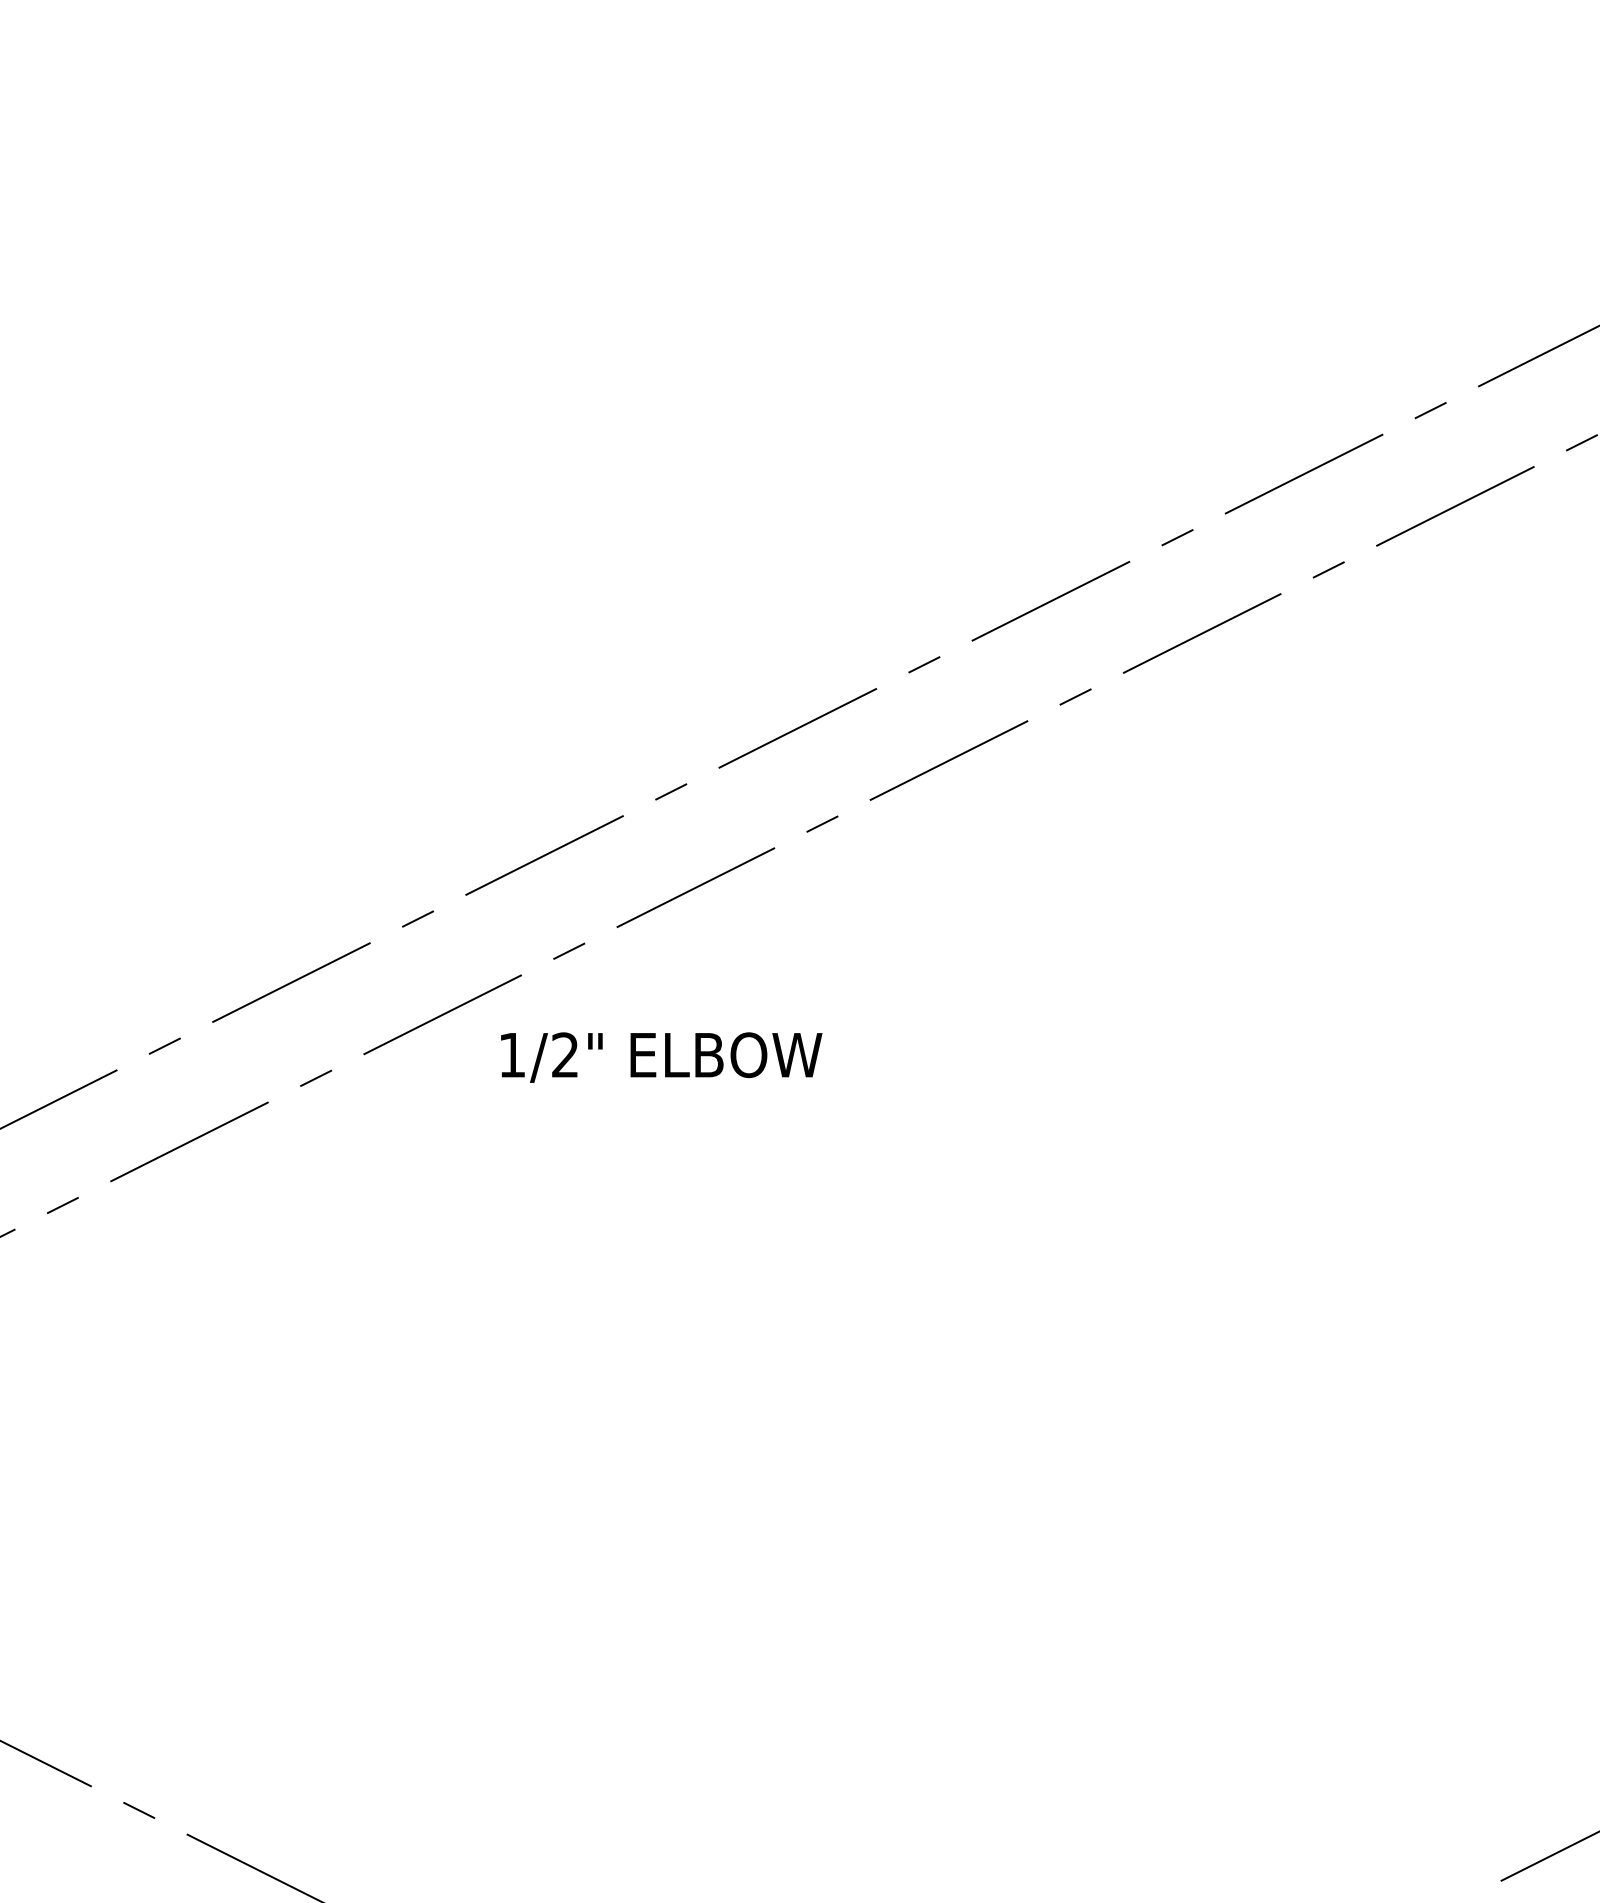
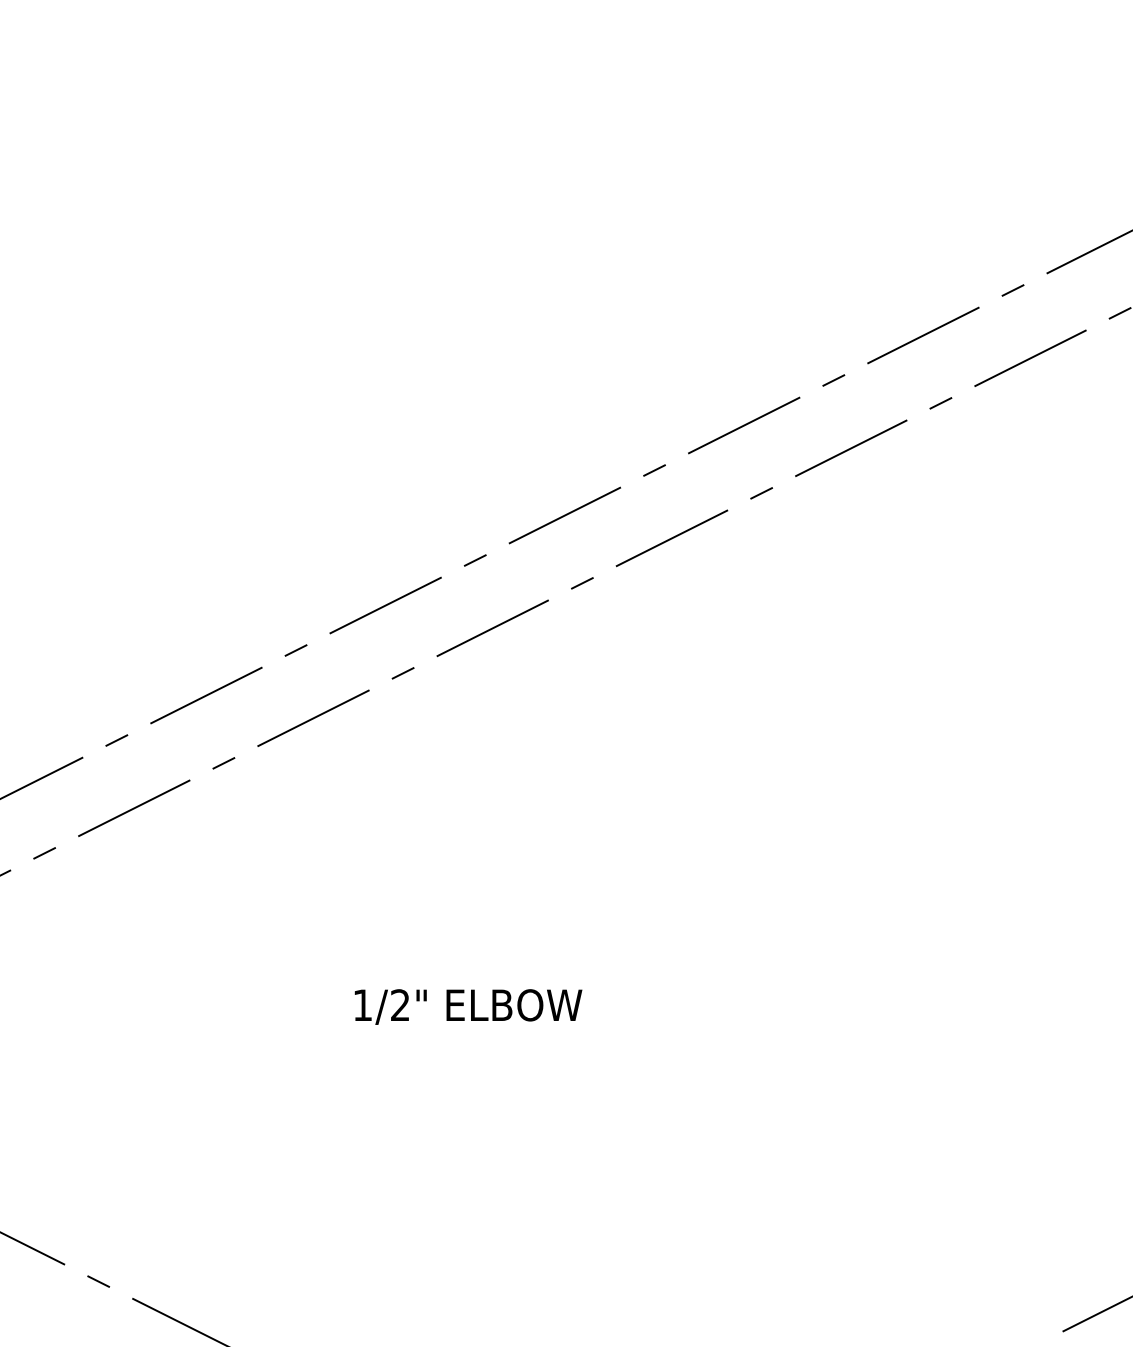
text: (661, 1057) -> (468, 1006), moved

